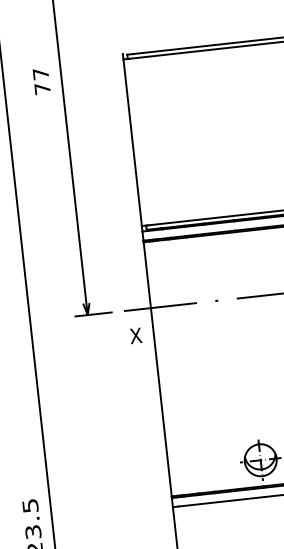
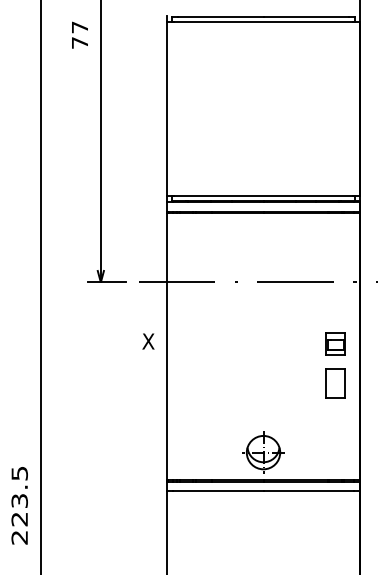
text: (135, 335) -> (148, 341), moved

